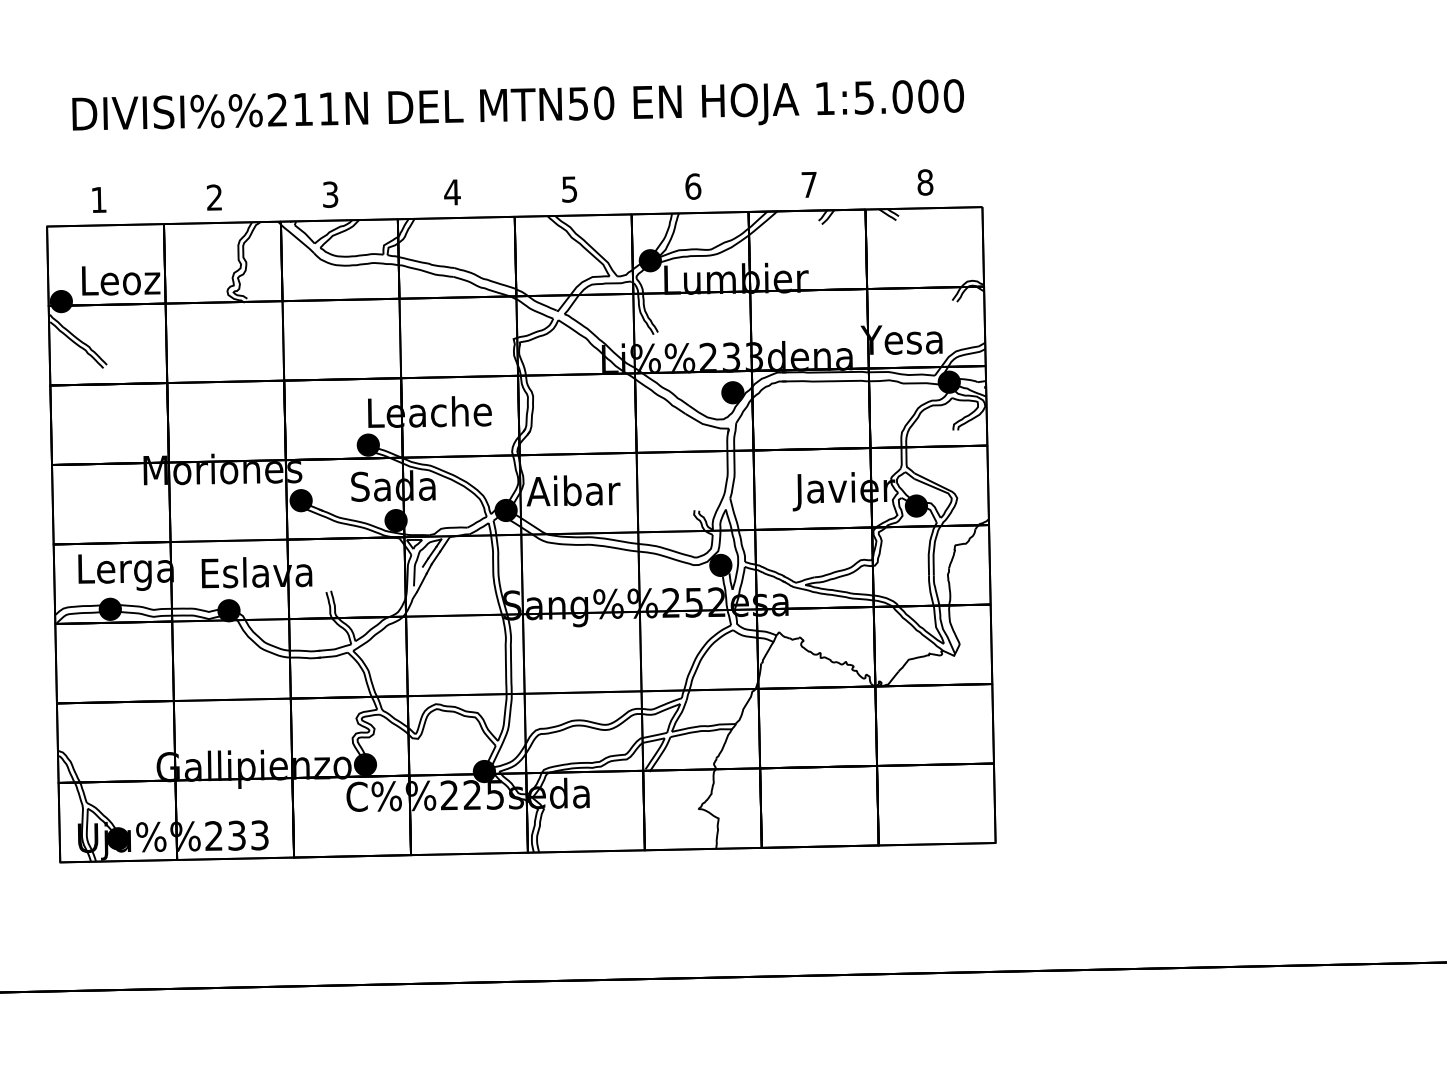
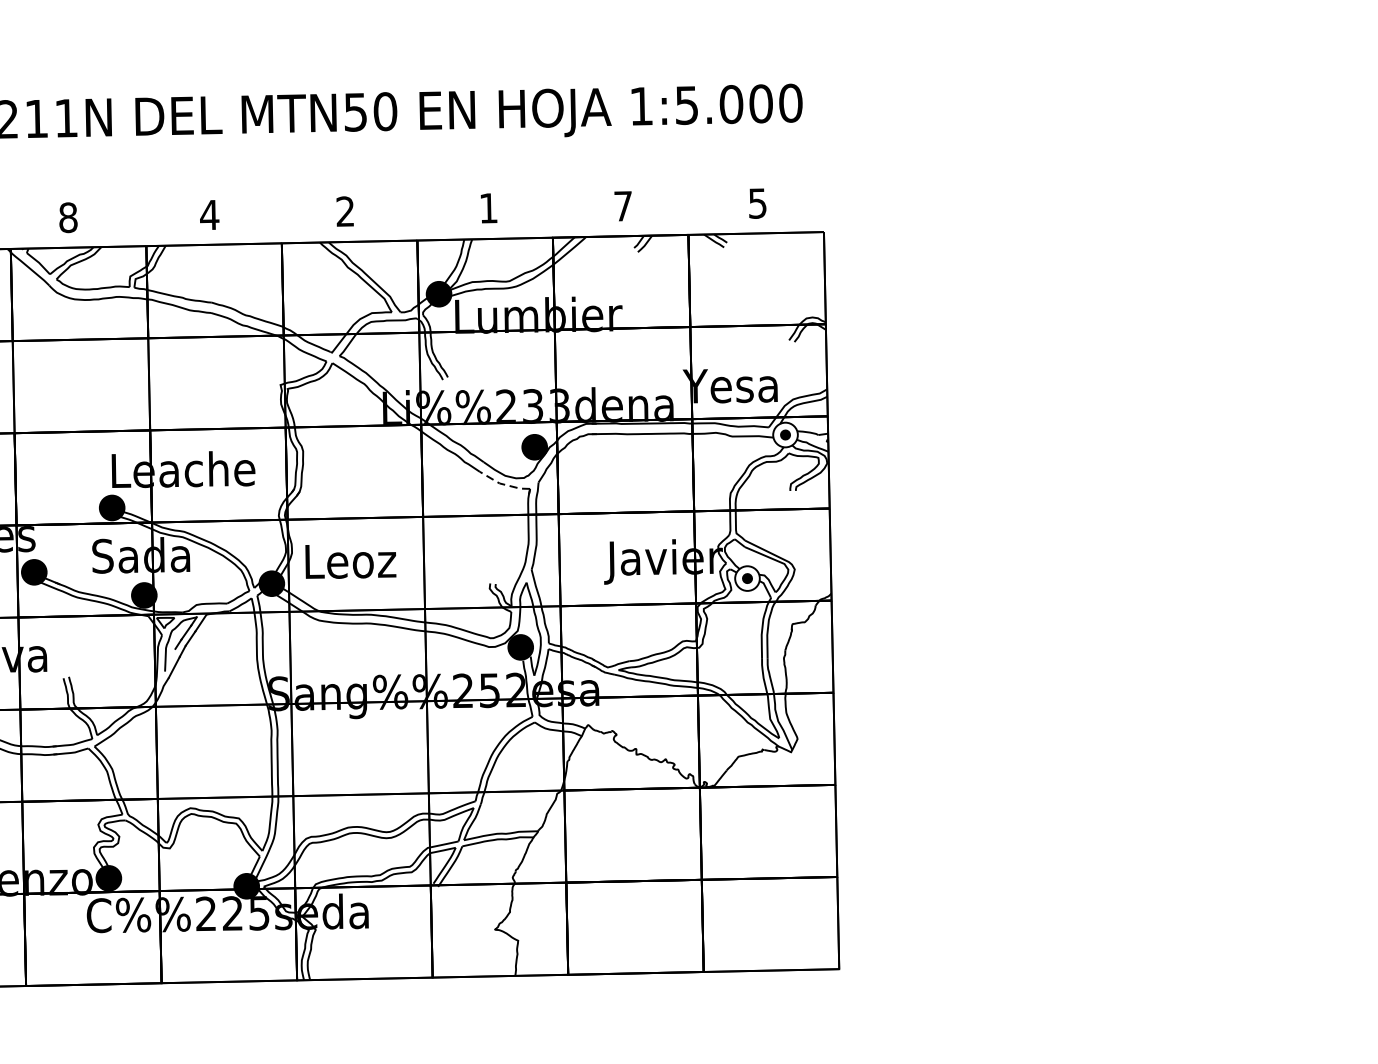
text: (925, 182) -> (757, 203), 8 -> 5
text: (693, 186) -> (489, 208), 6 -> 1
text: (569, 189) -> (345, 211), 5 -> 2
text: (330, 194) -> (68, 217), 3 -> 8
fill: (948, 381) -> (784, 434), removed
line: (706, 424) -> (504, 484), solid -> dashed
text: (573, 490) -> (349, 560), Aibar -> Leoz
fill: (916, 505) -> (747, 577), removed

